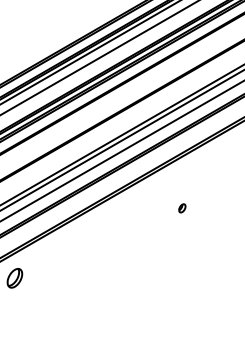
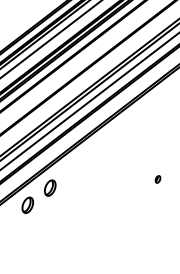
part: (182, 208) -> (158, 179), moved
part: (45, 260) -> (49, 188), added

